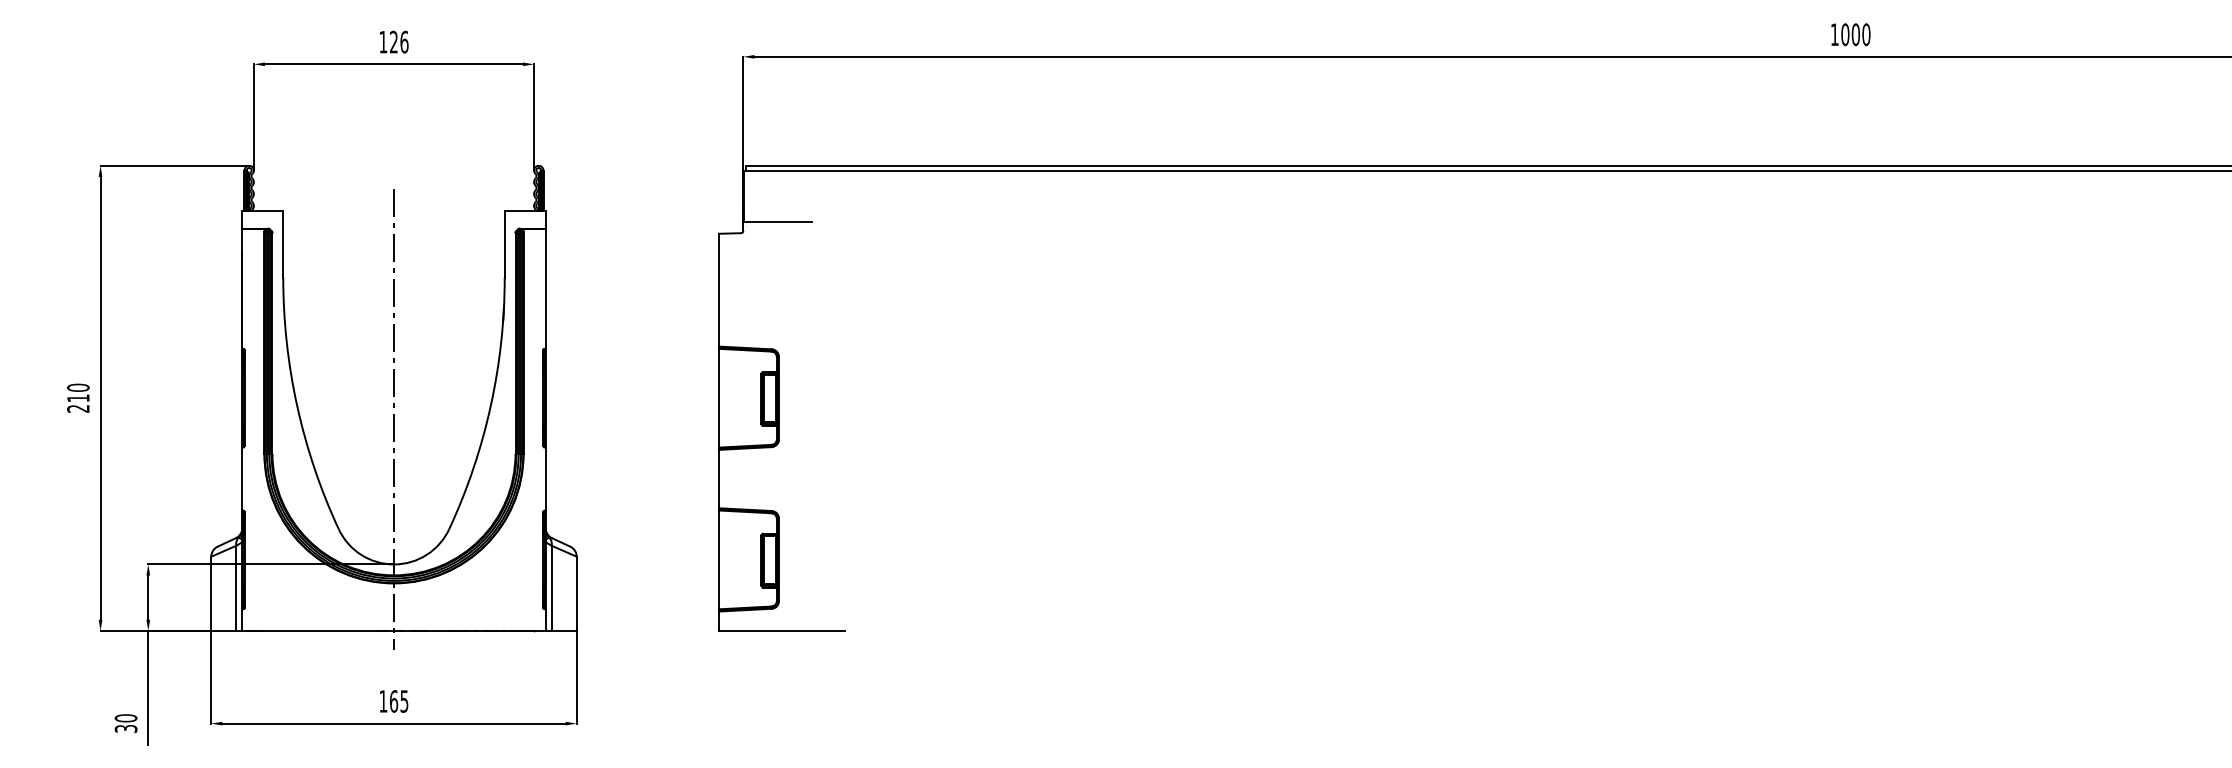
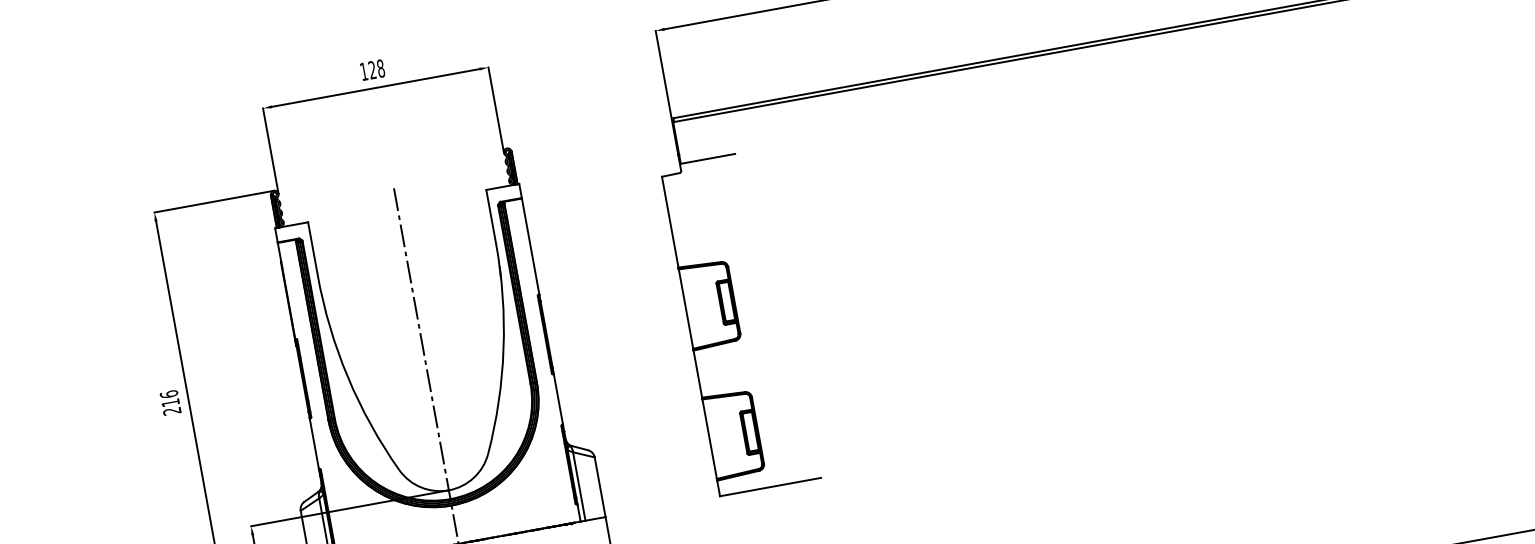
text: (404, 41) -> (380, 68), 126 -> 128
text: (78, 387) -> (169, 394), 210 -> 216

